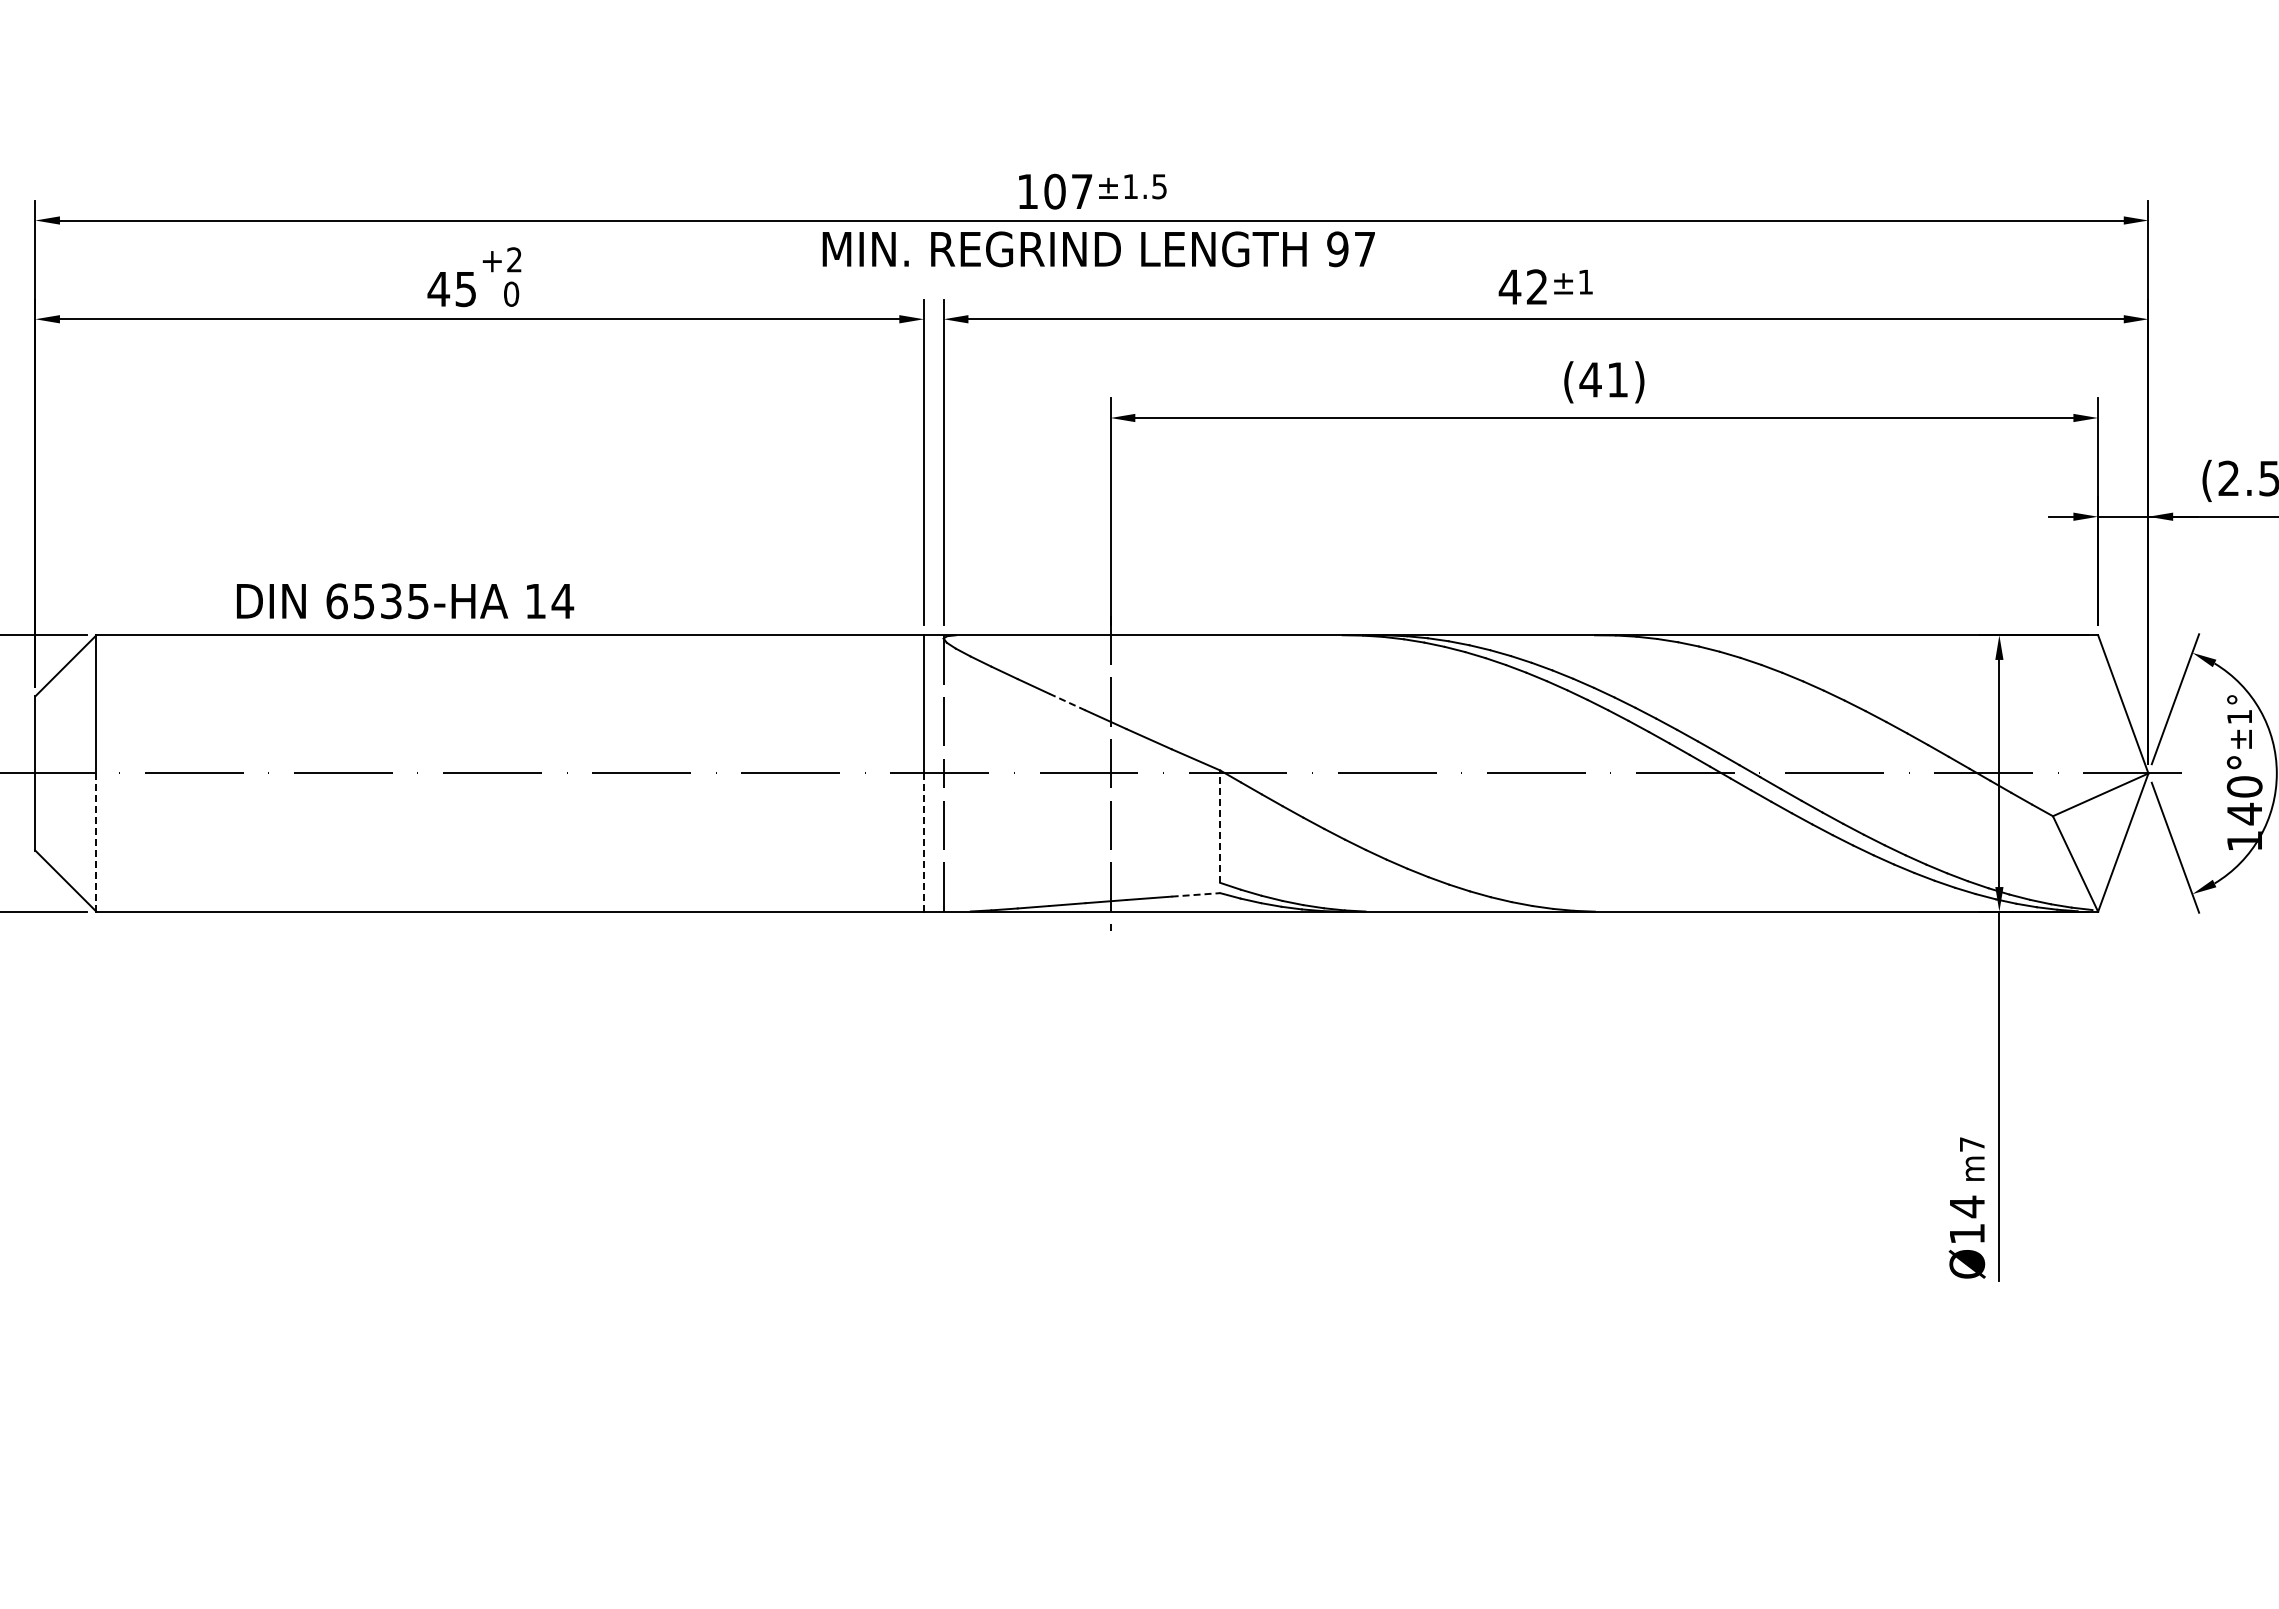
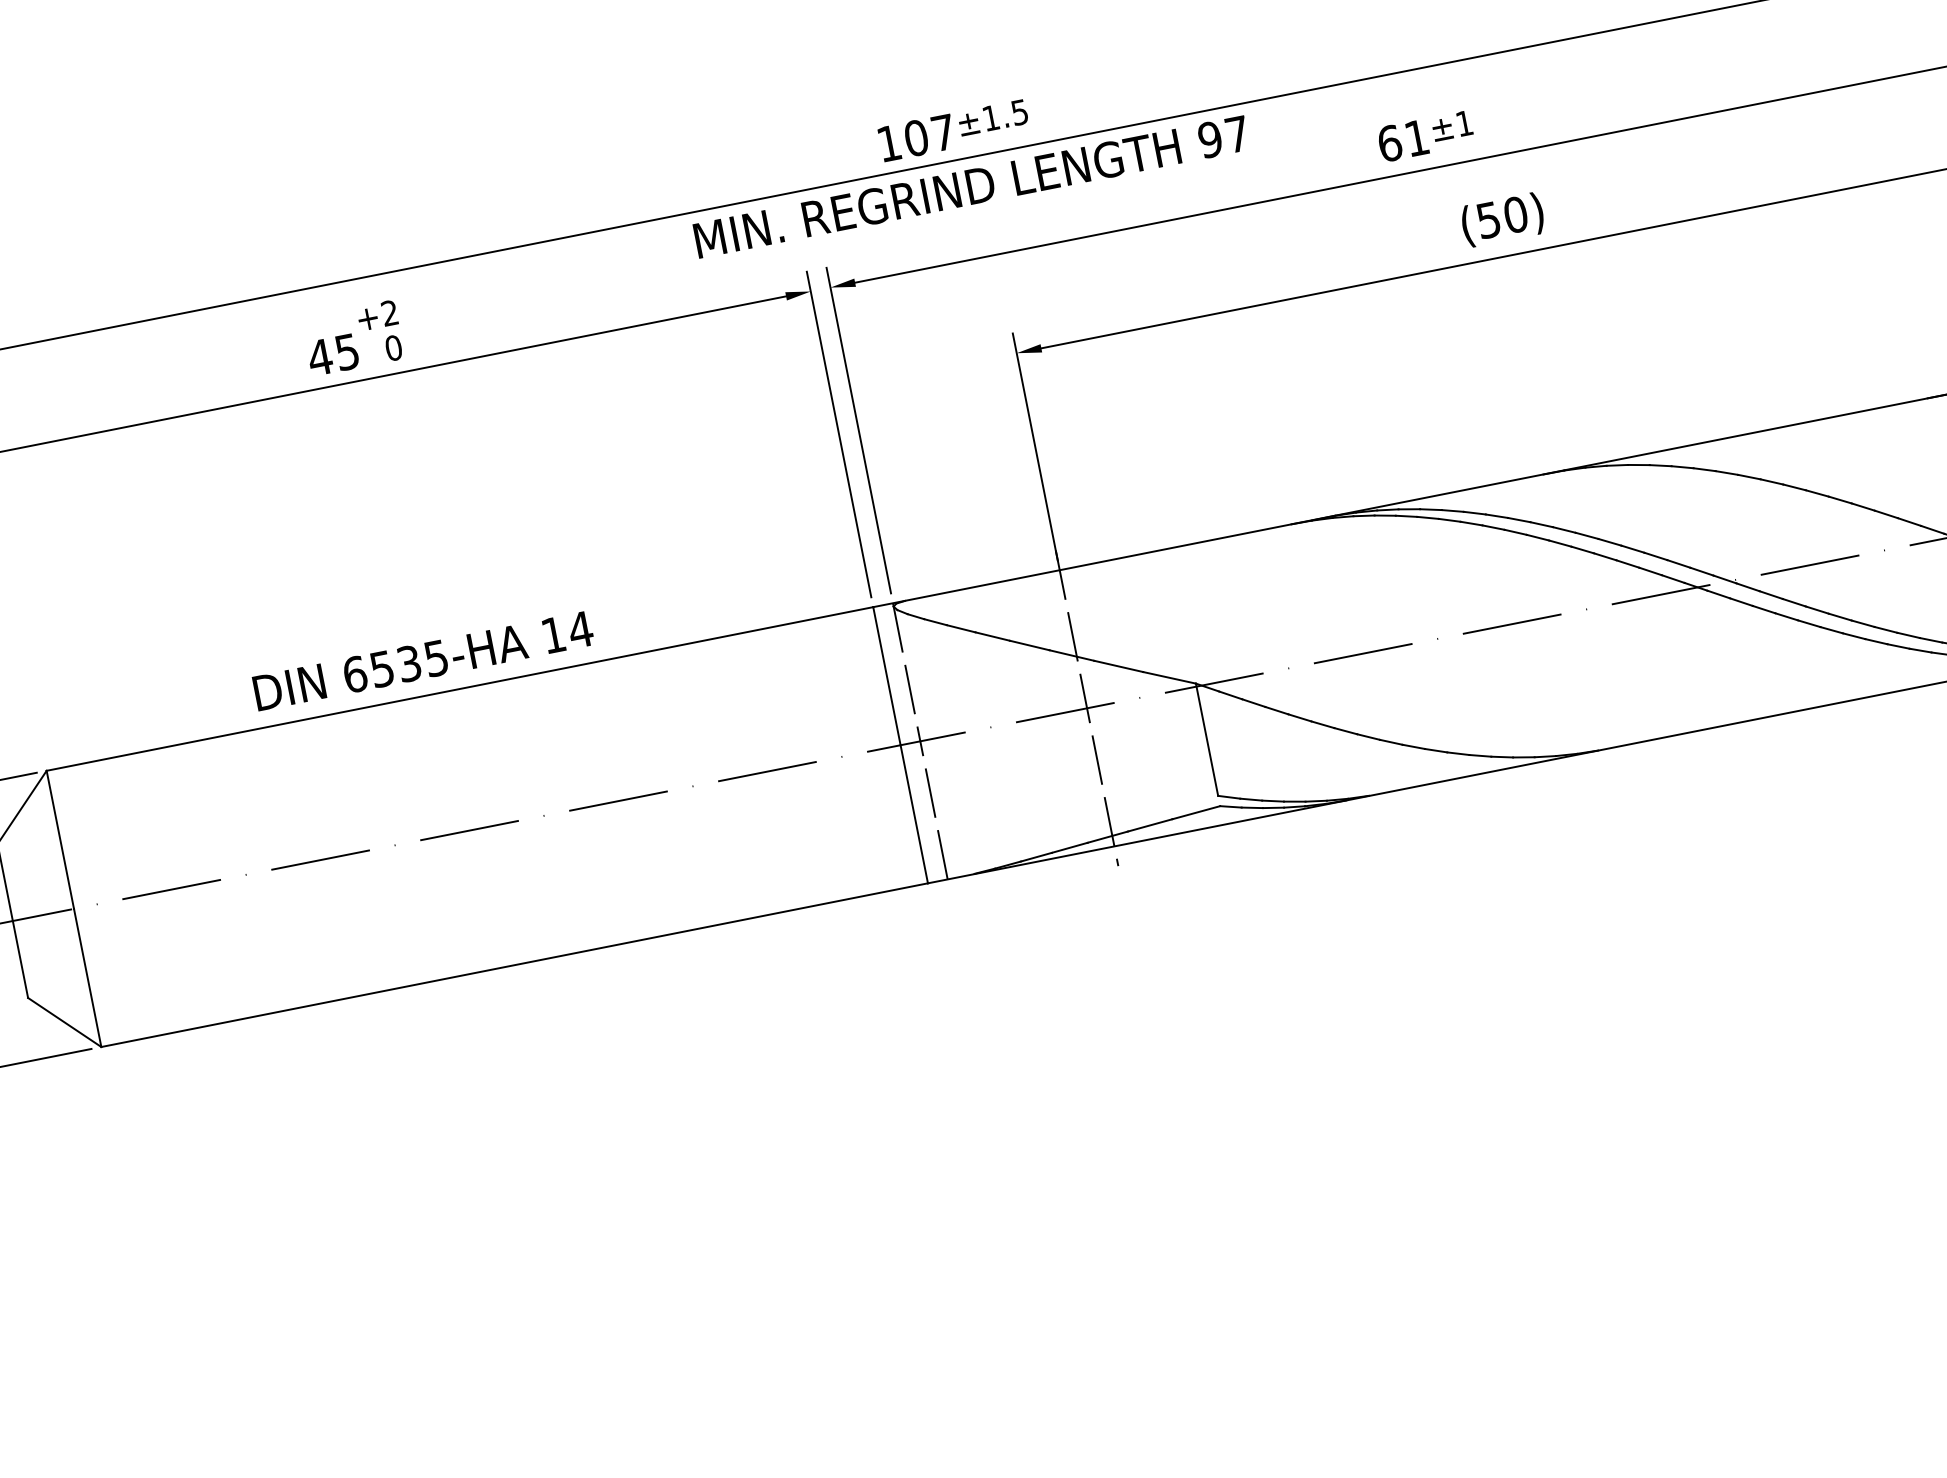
text: (1522, 287) -> (1402, 141), 42 -> 61
text: (1603, 379) -> (1501, 217), (41) -> (50)
text: (405, 601) -> (423, 661), moved
line: (1067, 702) -> (1029, 645), dashed -> solid
line: (1220, 826) -> (1207, 739), dashed -> solid
line: (96, 842) -> (87, 977), dashed -> solid
line: (923, 842) -> (913, 814), dashed -> solid
line: (1196, 894) -> (1196, 812), dashed -> solid

